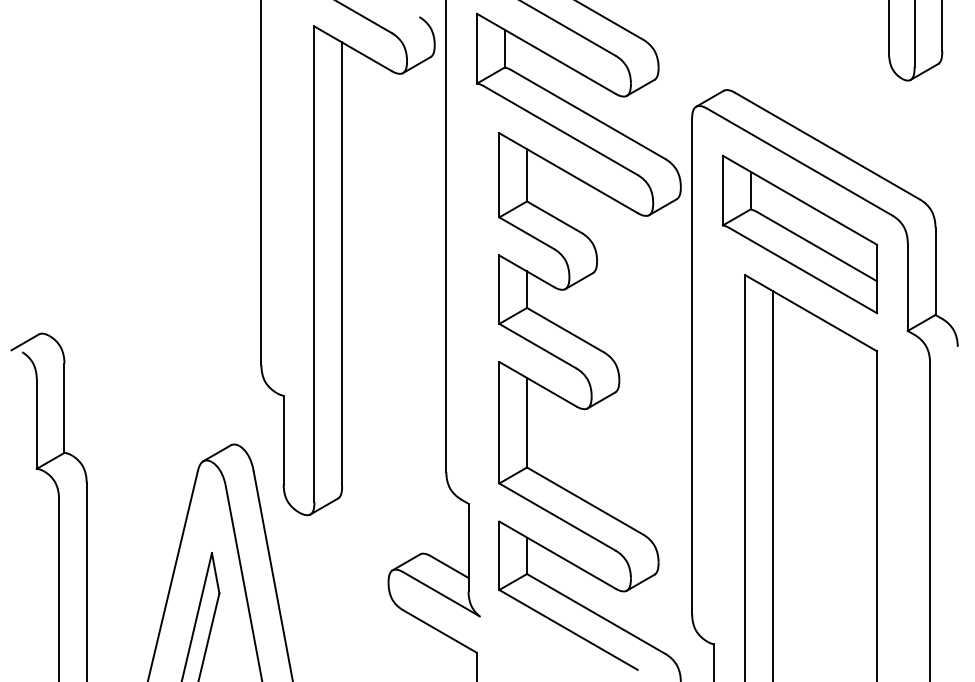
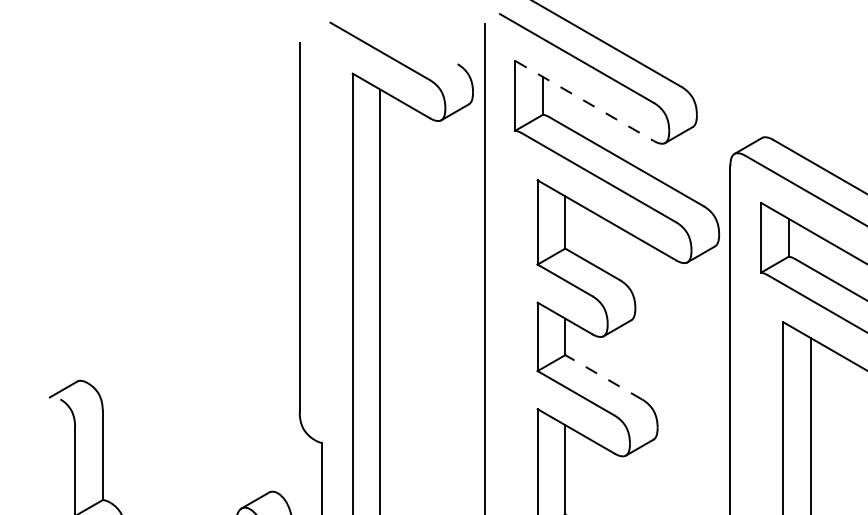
line: (546, 53) -> (584, 100), solid -> dashed
line: (565, 329) -> (603, 376), solid -> dashed

